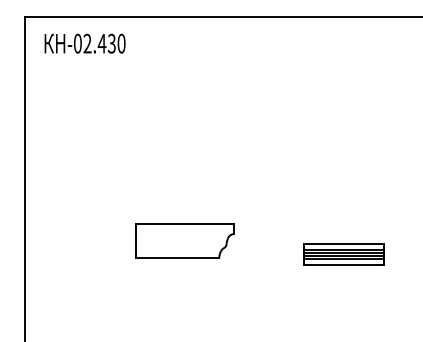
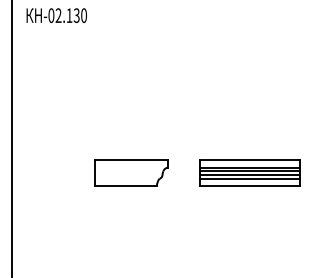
text: (102, 43) -> (69, 15), -02.430 -> -02.130
part: (185, 240) -> (131, 172), moved
part: (343, 253) -> (249, 172), size x1.67

